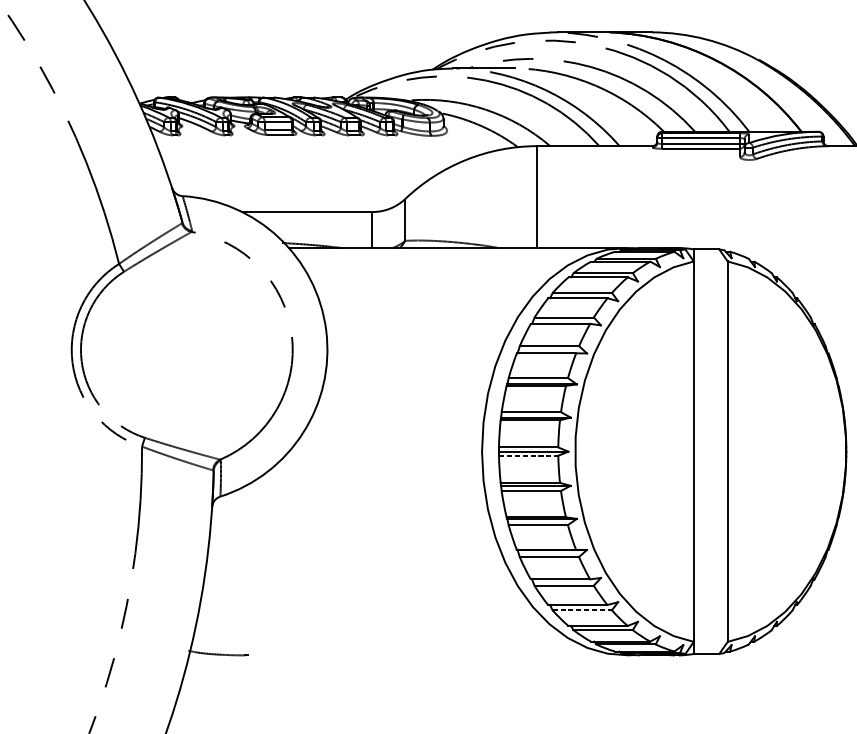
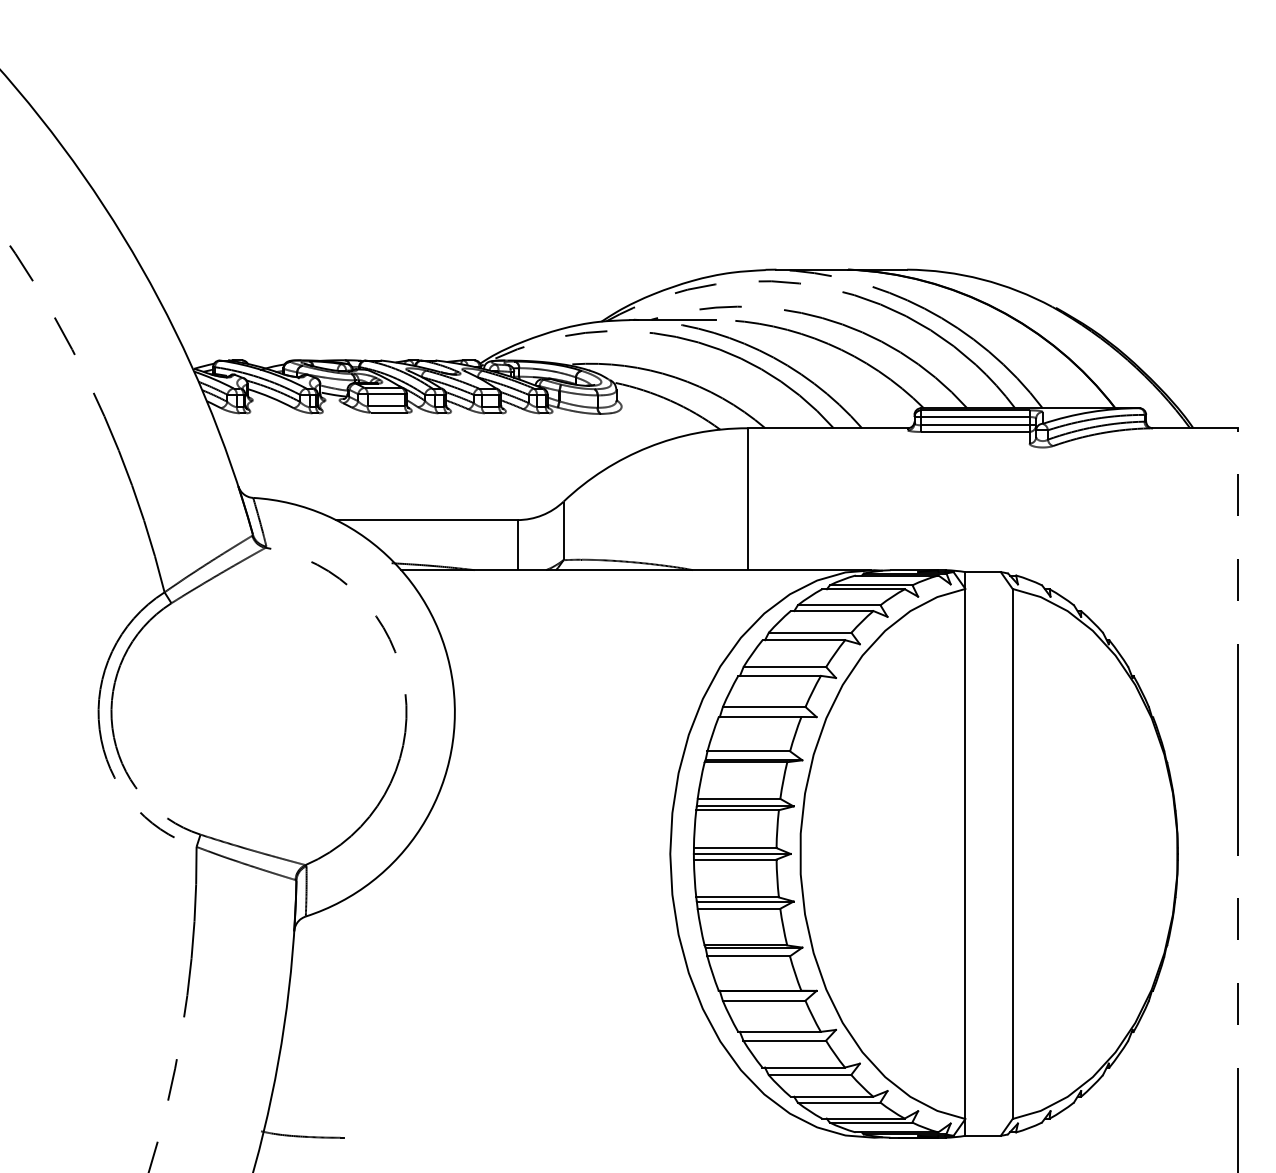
line: (528, 455) -> (735, 859), dashed -> solid
line: (582, 609) -> (810, 1074), dashed -> solid

